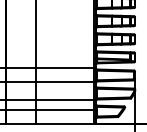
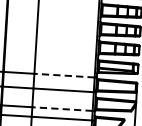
line: (64, 68) -> (64, 76), solid -> dashed
line: (64, 100) -> (62, 109), solid -> dashed

